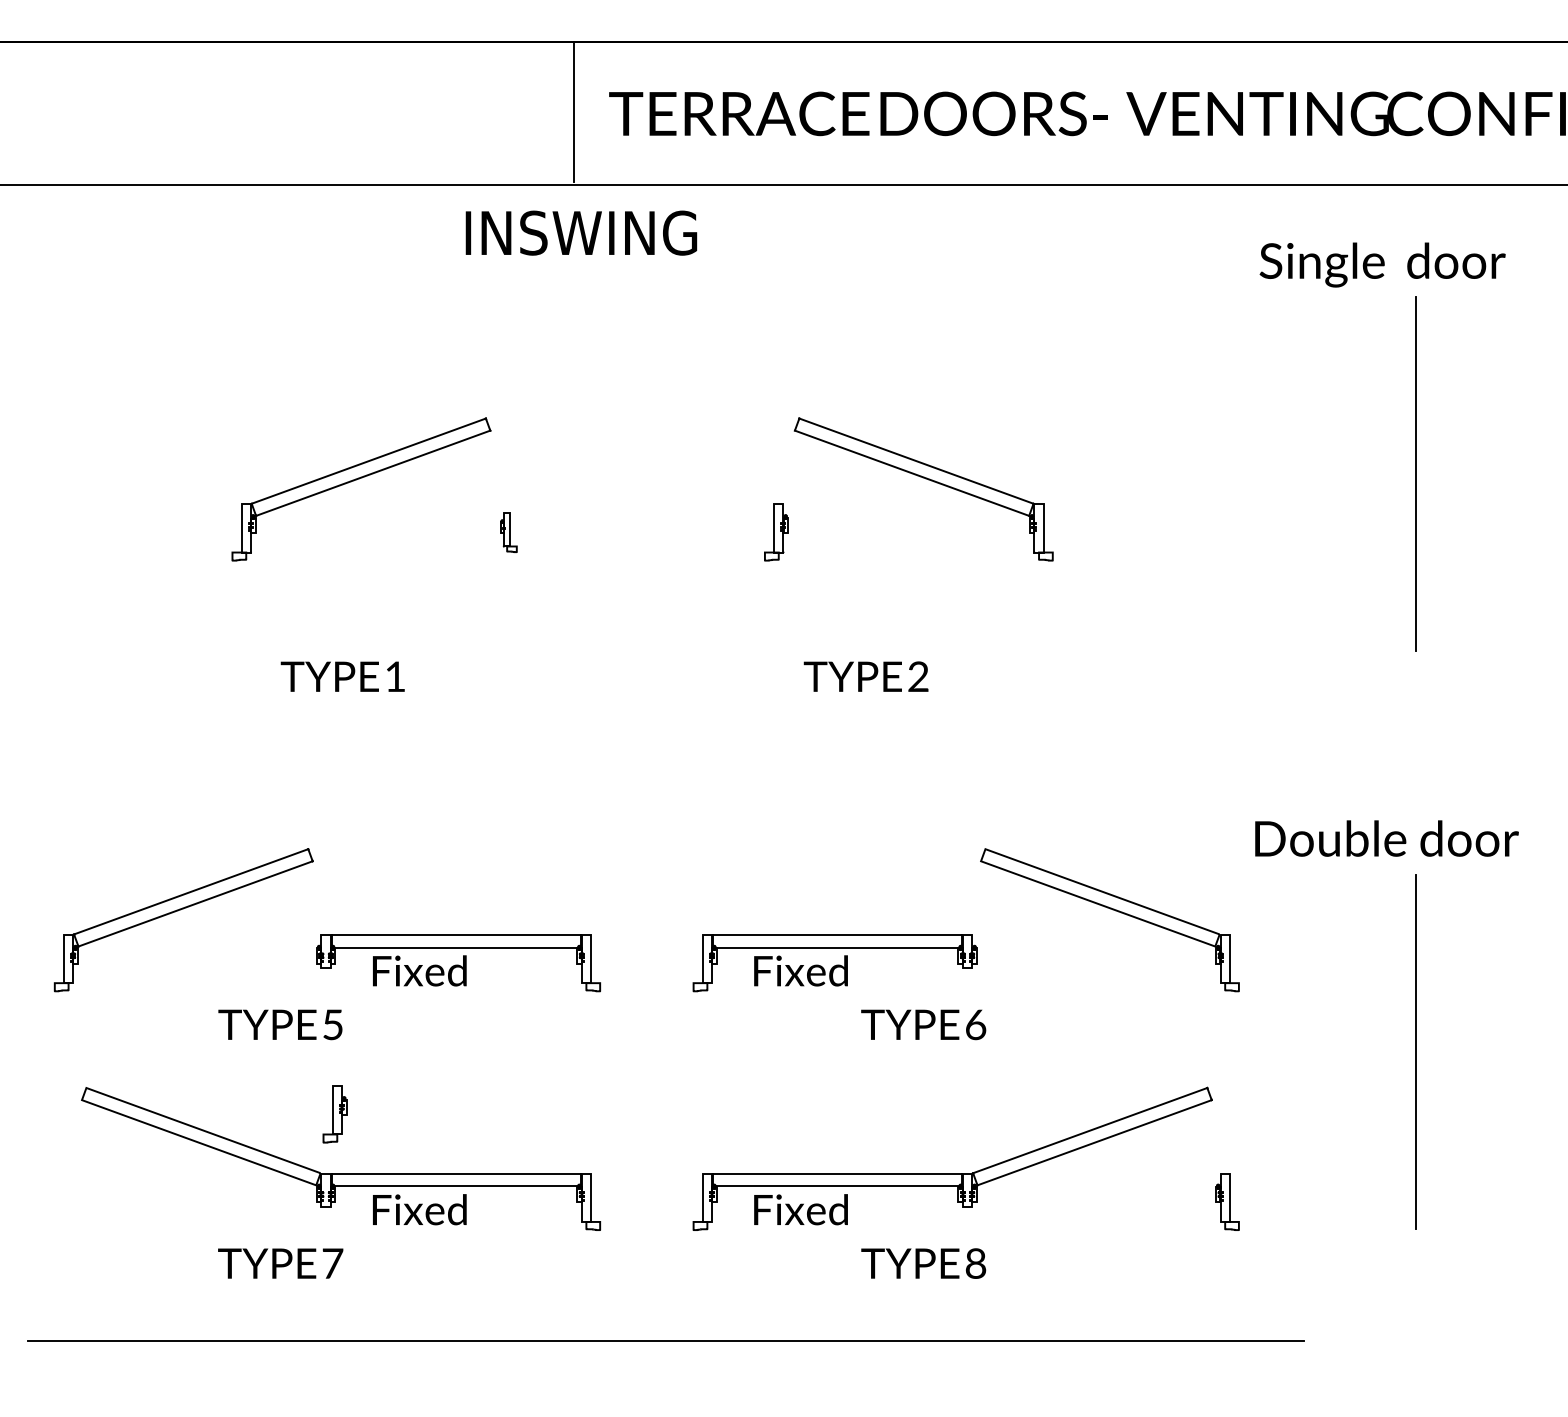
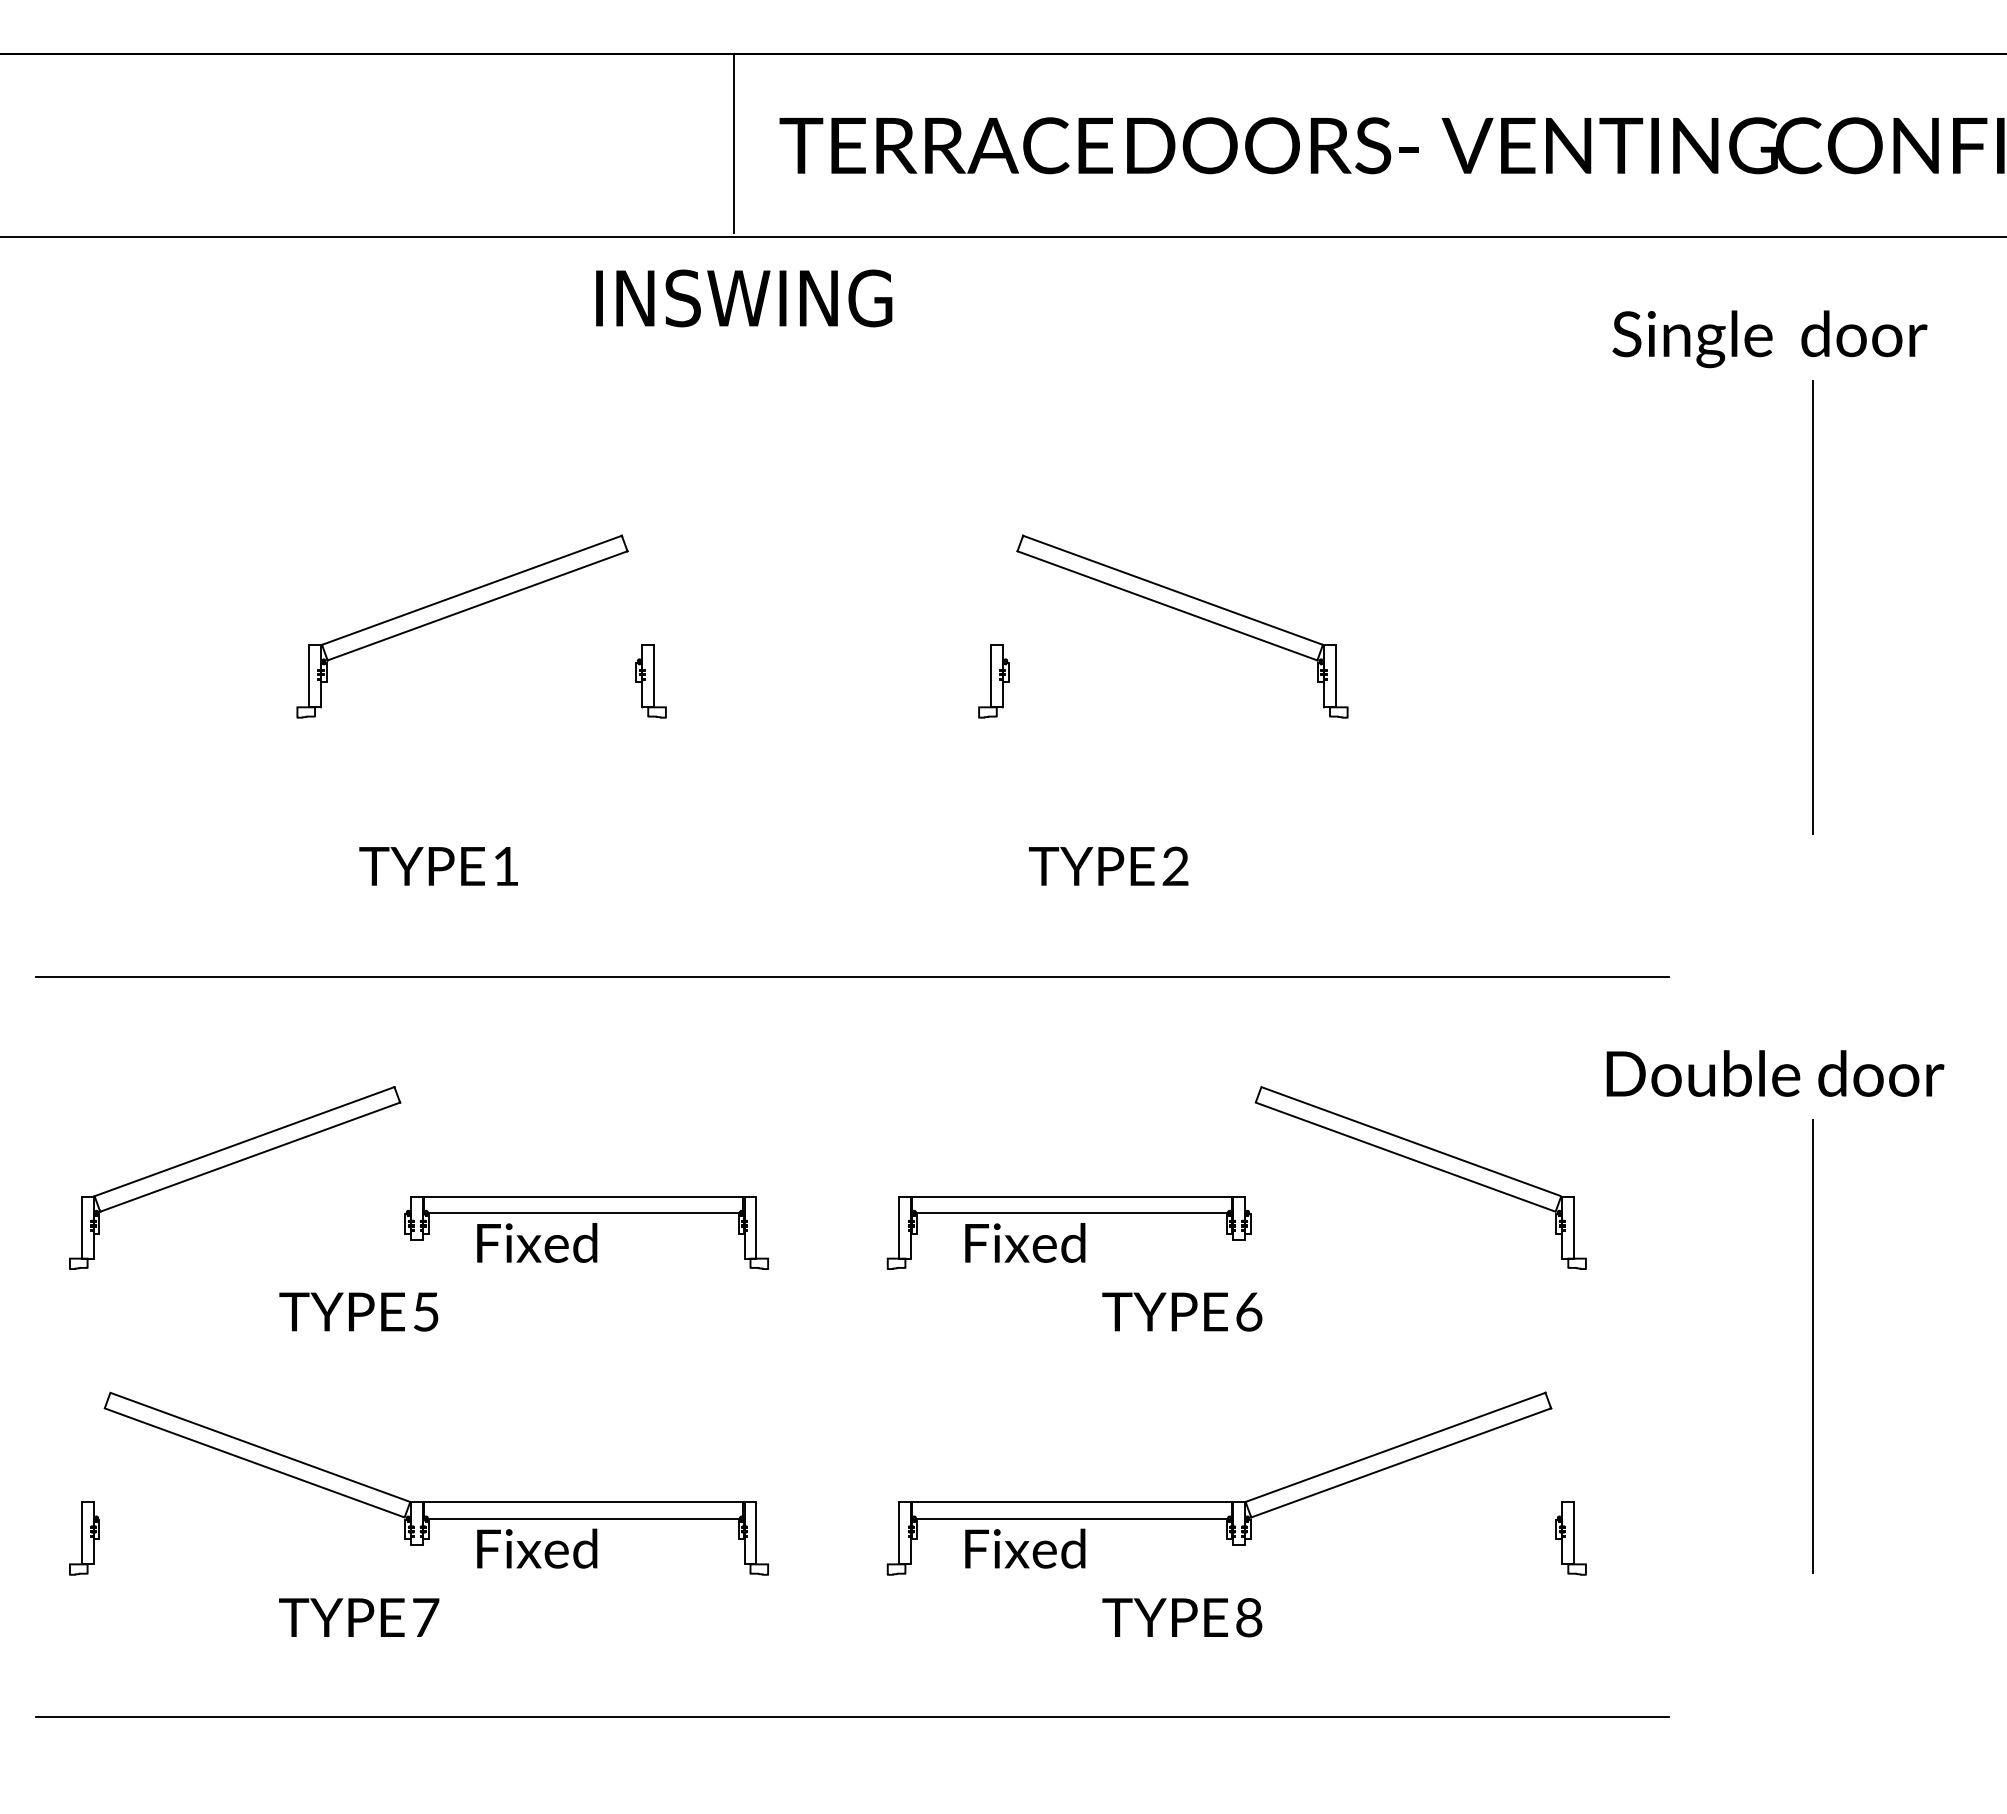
part: (508, 532) -> (650, 681), size x1.43
line: (666, 762) -> (852, 976), added
part: (334, 1114) -> (84, 1538), moved

